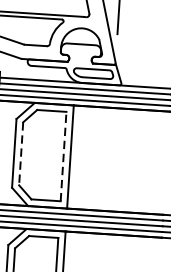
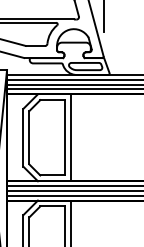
line: (21, 153) -> (29, 137), dashed -> solid
line: (64, 156) -> (65, 137), dashed -> solid

